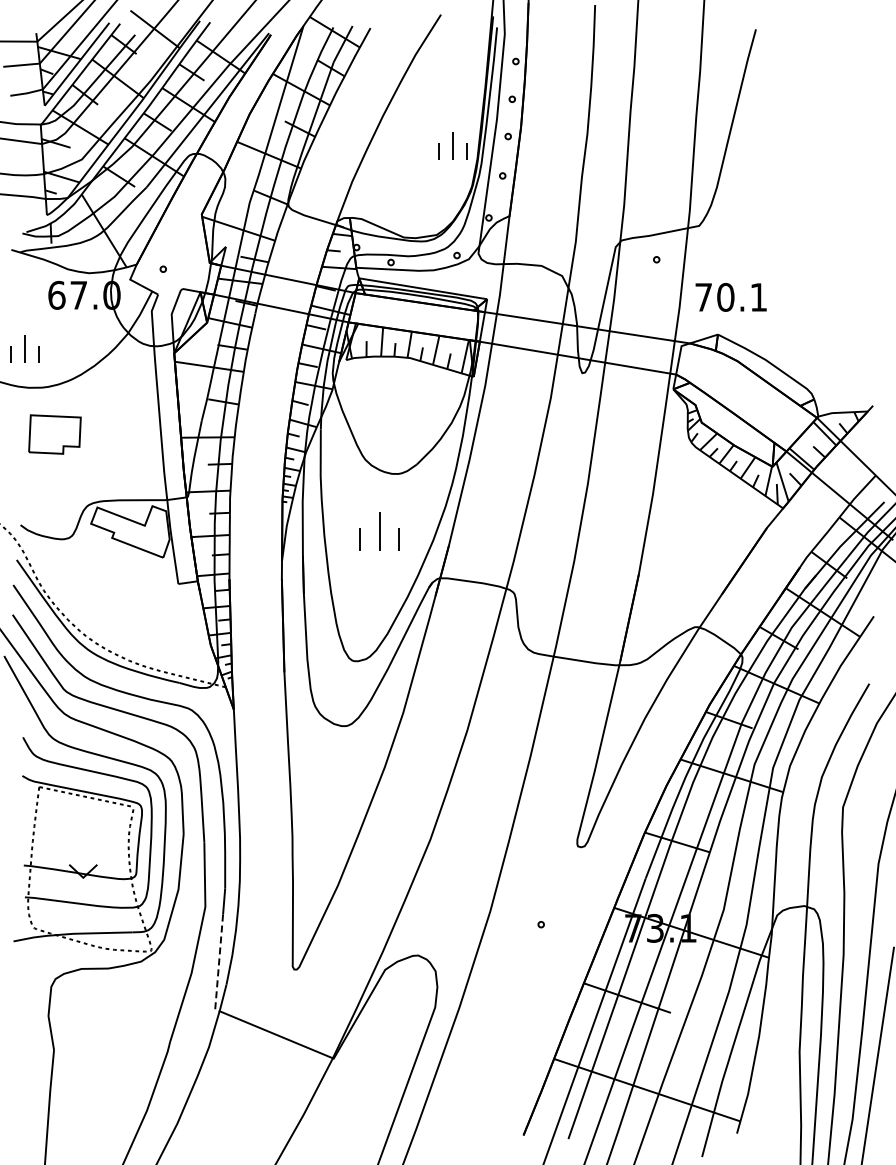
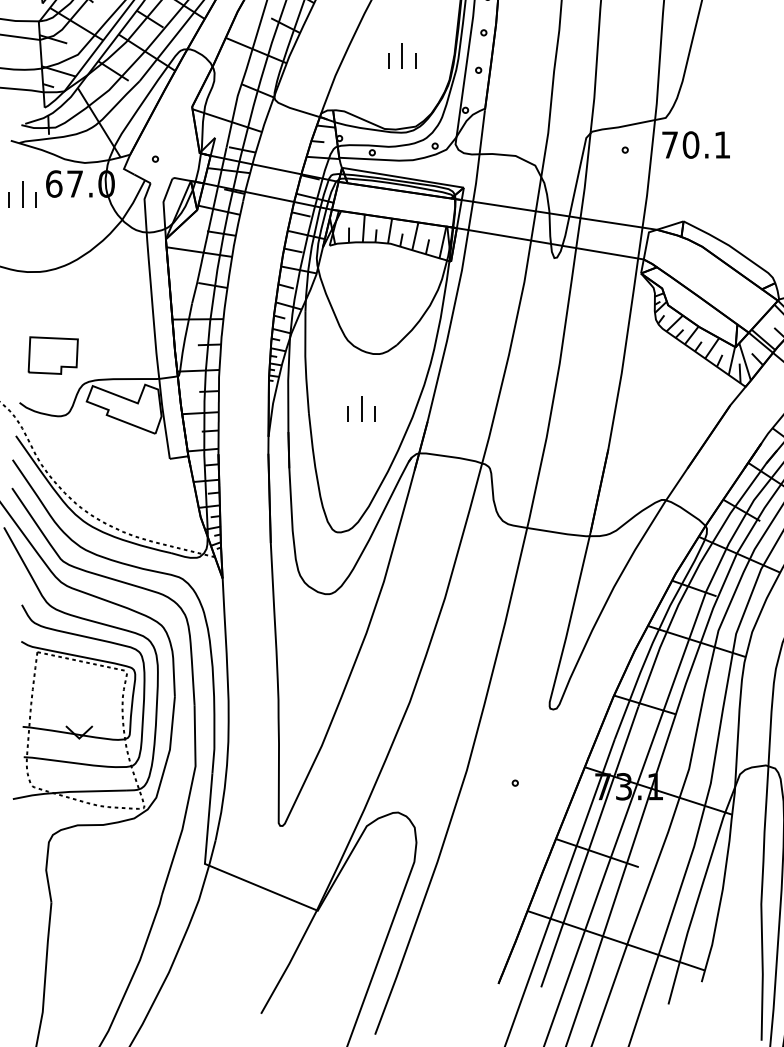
part: (452, 145) -> (402, 55), moved
text: (730, 297) -> (695, 145), moved
part: (24, 348) -> (22, 193), moved
part: (54, 434) -> (52, 355), moved
part: (379, 531) -> (361, 408), size x0.71
line: (218, 964) -> (208, 821), dashed -> solid

